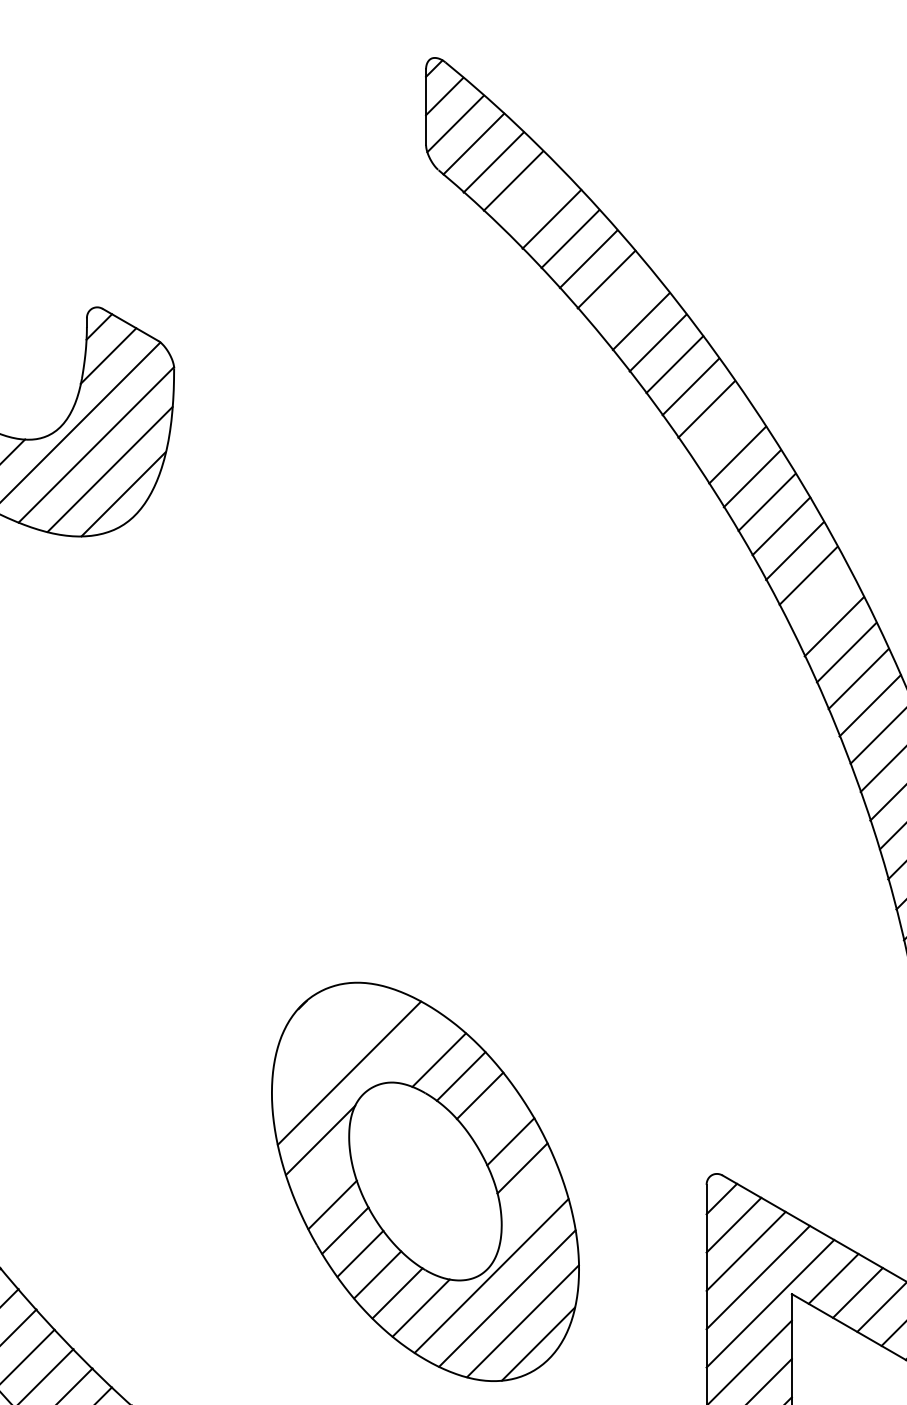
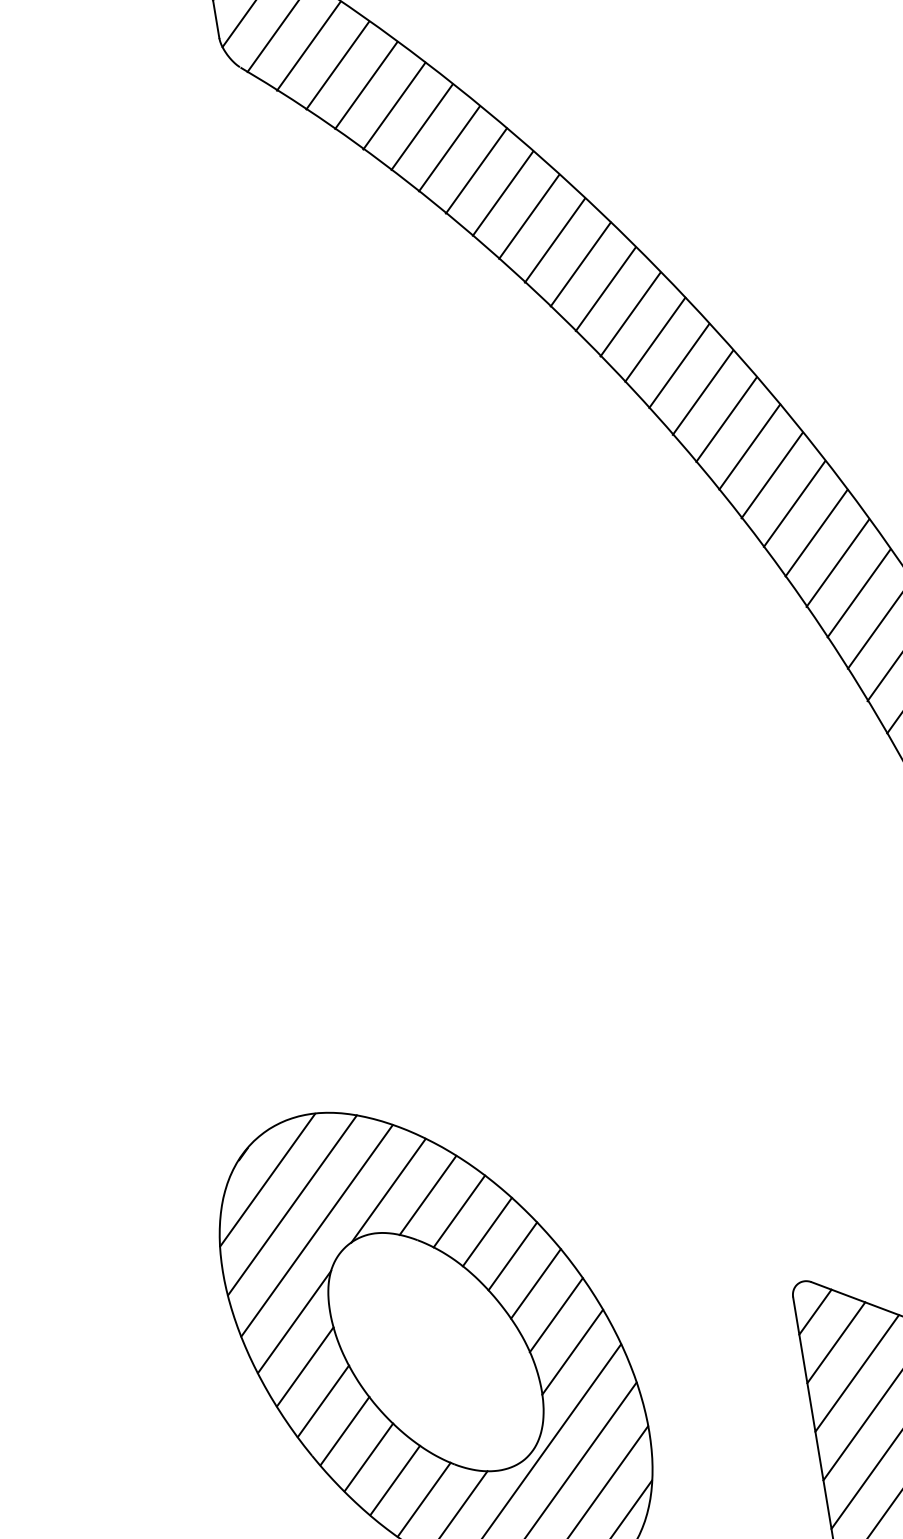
line: (532, 199) -> (365, 85), added
line: (623, 299) -> (502, 192), added
line: (722, 431) -> (655, 339), added
line: (821, 600) -> (816, 532), added
line: (317, 1027) -> (266, 1179), added
line: (333, 1050) -> (292, 1205), added
line: (409, 1051) -> (388, 1190), added
line: (496, 1117) -> (512, 1256), added
line: (322, 1176) -> (304, 1367), added
line: (530, 1198) -> (572, 1351), added

